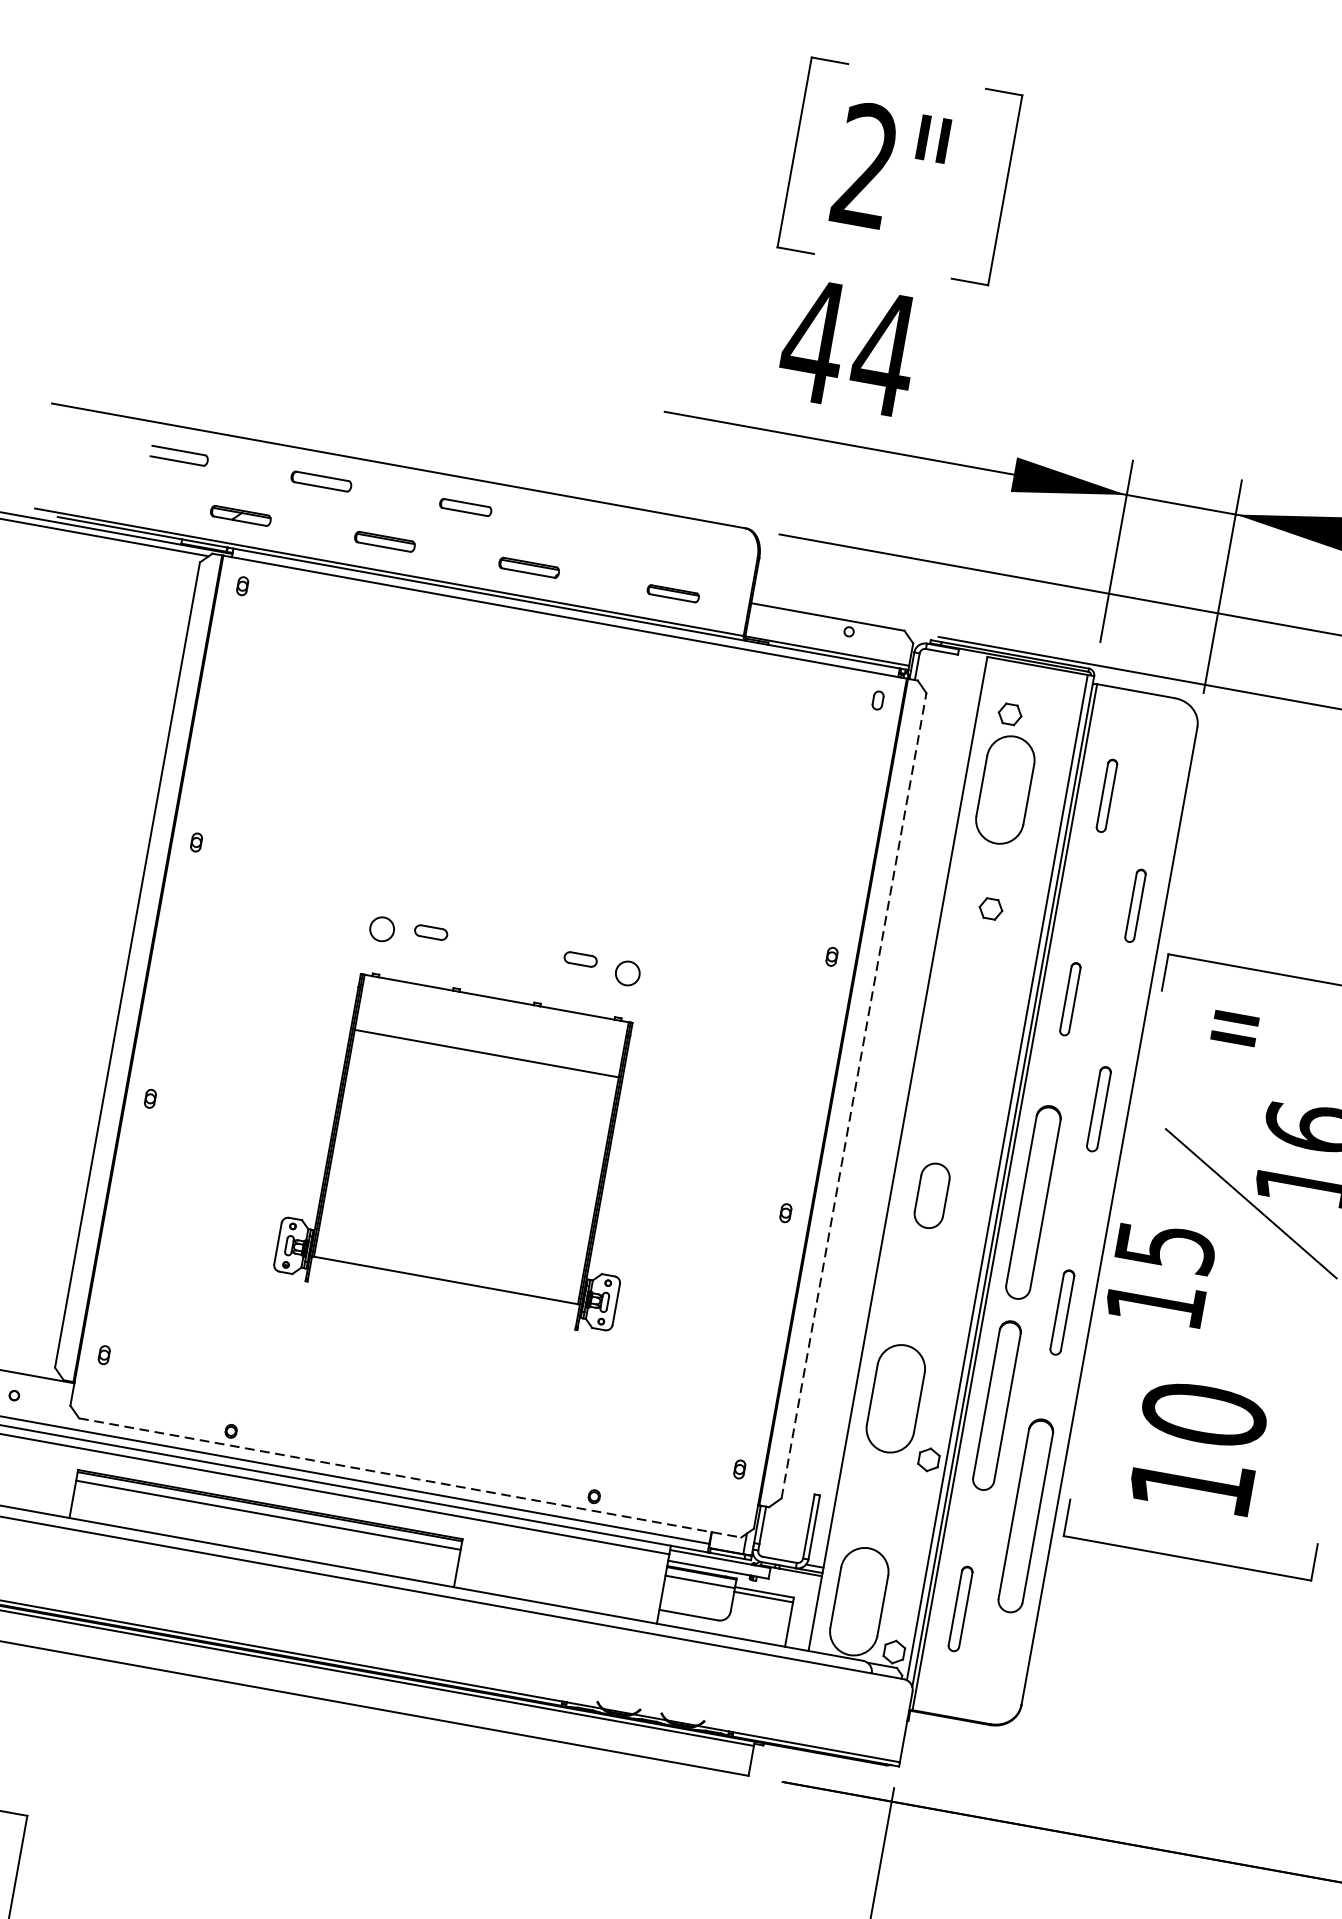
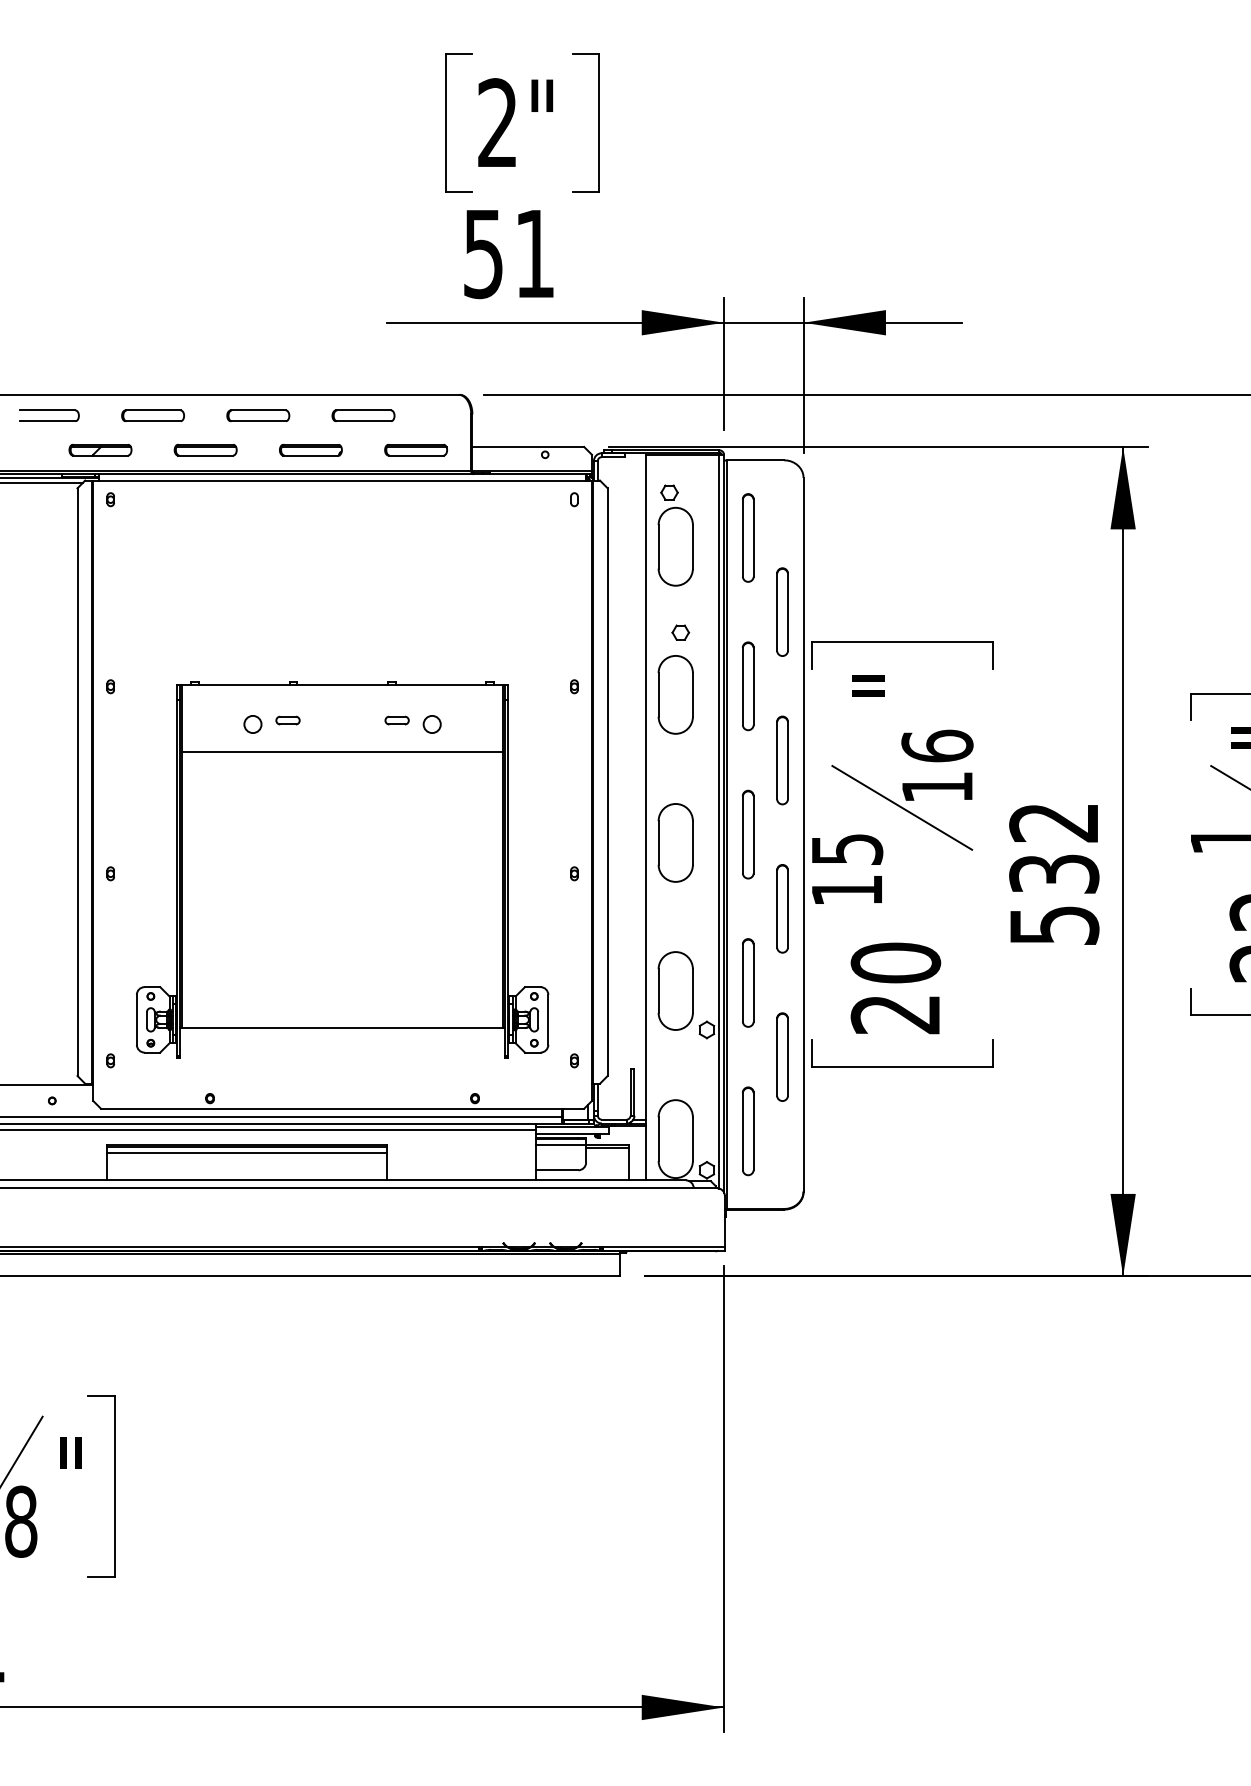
text: (849, 348) -> (509, 254), 44 -> 51
part: (179, 455) -> (49, 415), size x1.43
part: (320, 481) -> (152, 415), size x1.43
part: (465, 507) -> (258, 415), size x1.67
part: (240, 516) -> (100, 450), size x1.43
part: (609, 533) -> (363, 415), added
part: (384, 542) -> (205, 450), size x1.43
part: (528, 568) -> (310, 450), size x1.43
part: (672, 593) -> (415, 450), size x1.67
part: (1107, 795) -> (748, 537), size x1.67
part: (1135, 905) -> (782, 611), size x1.67
part: (968, 992) -> (675, 694), added
part: (1070, 999) -> (748, 686), size x1.67
line: (853, 1096) -> (607, 782), dashed -> solid
part: (1098, 1109) -> (782, 760), size x1.43
part: (469, 1150) -> (342, 869), size x1.67
part: (932, 1195) -> (675, 842), size x1.67
part: (1034, 1202) -> (748, 834), size x0.62
part: (1062, 1312) -> (782, 908), size x1.43
part: (997, 1405) -> (748, 982), size x0.71
line: (410, 1477) -> (342, 1108), dashed -> solid
text: (1189, 1486) -> (894, 1015), 10 -> 20
part: (1025, 1514) -> (782, 1056), size x0.62
part: (960, 1609) -> (748, 1131), size x1.43

